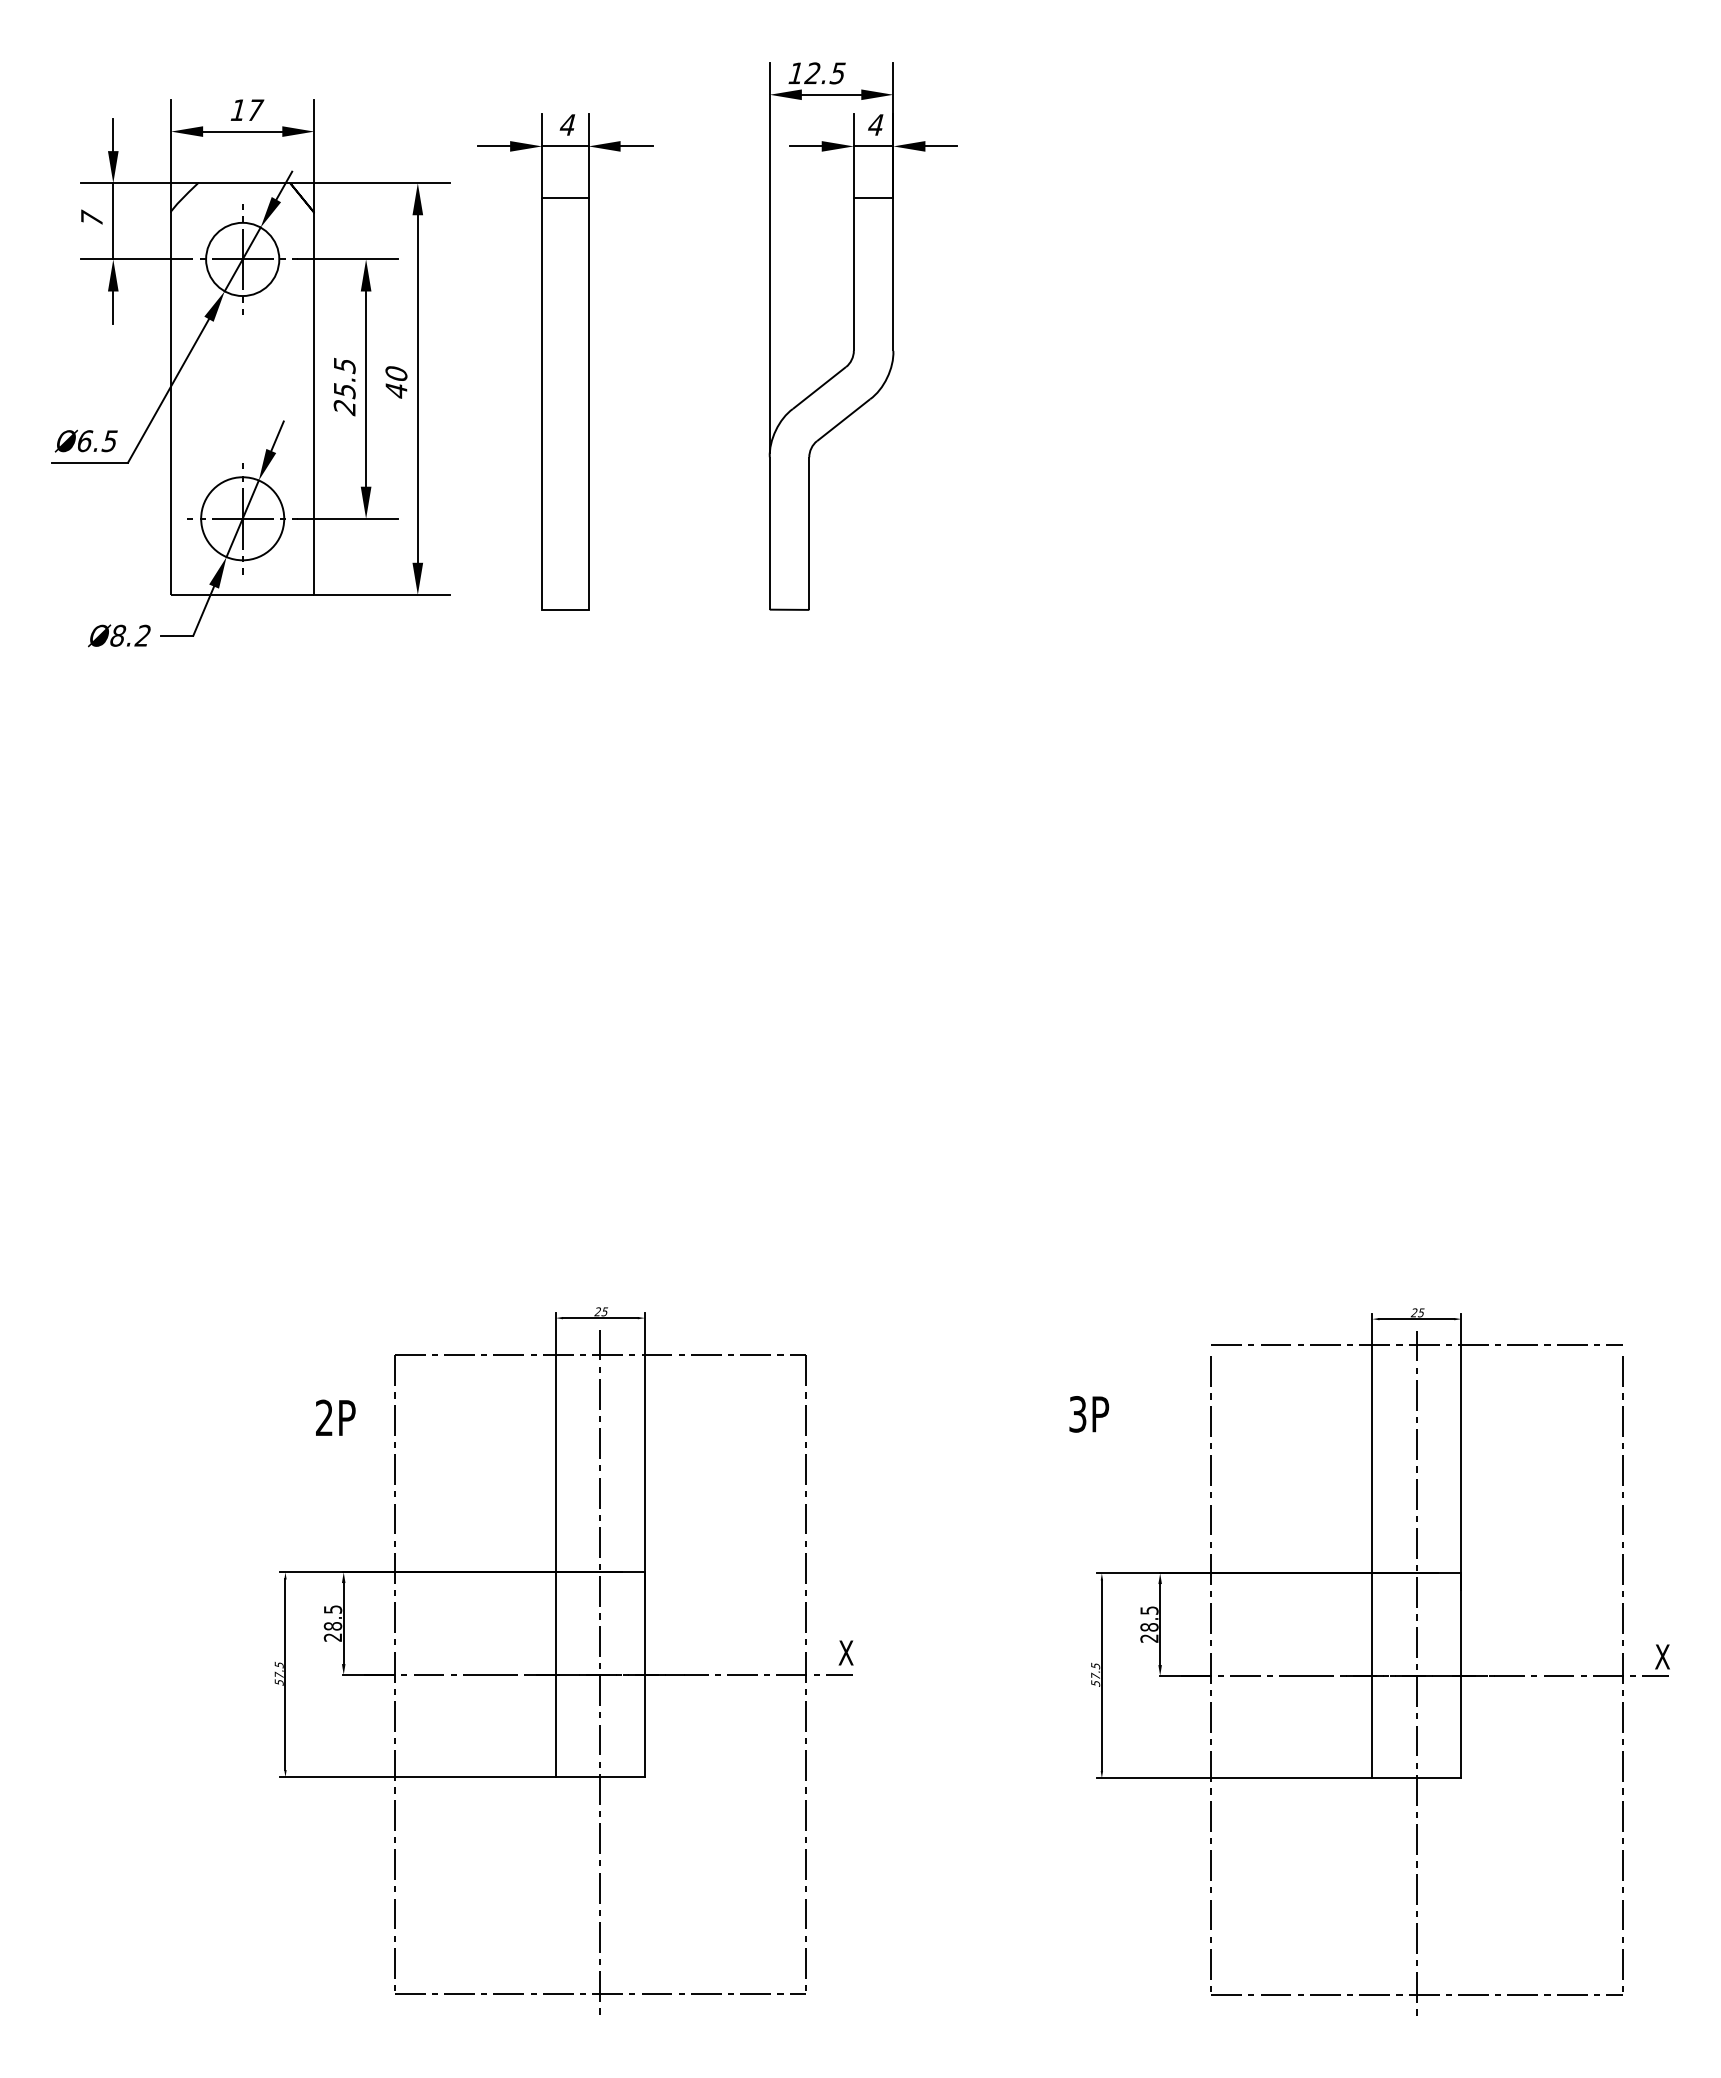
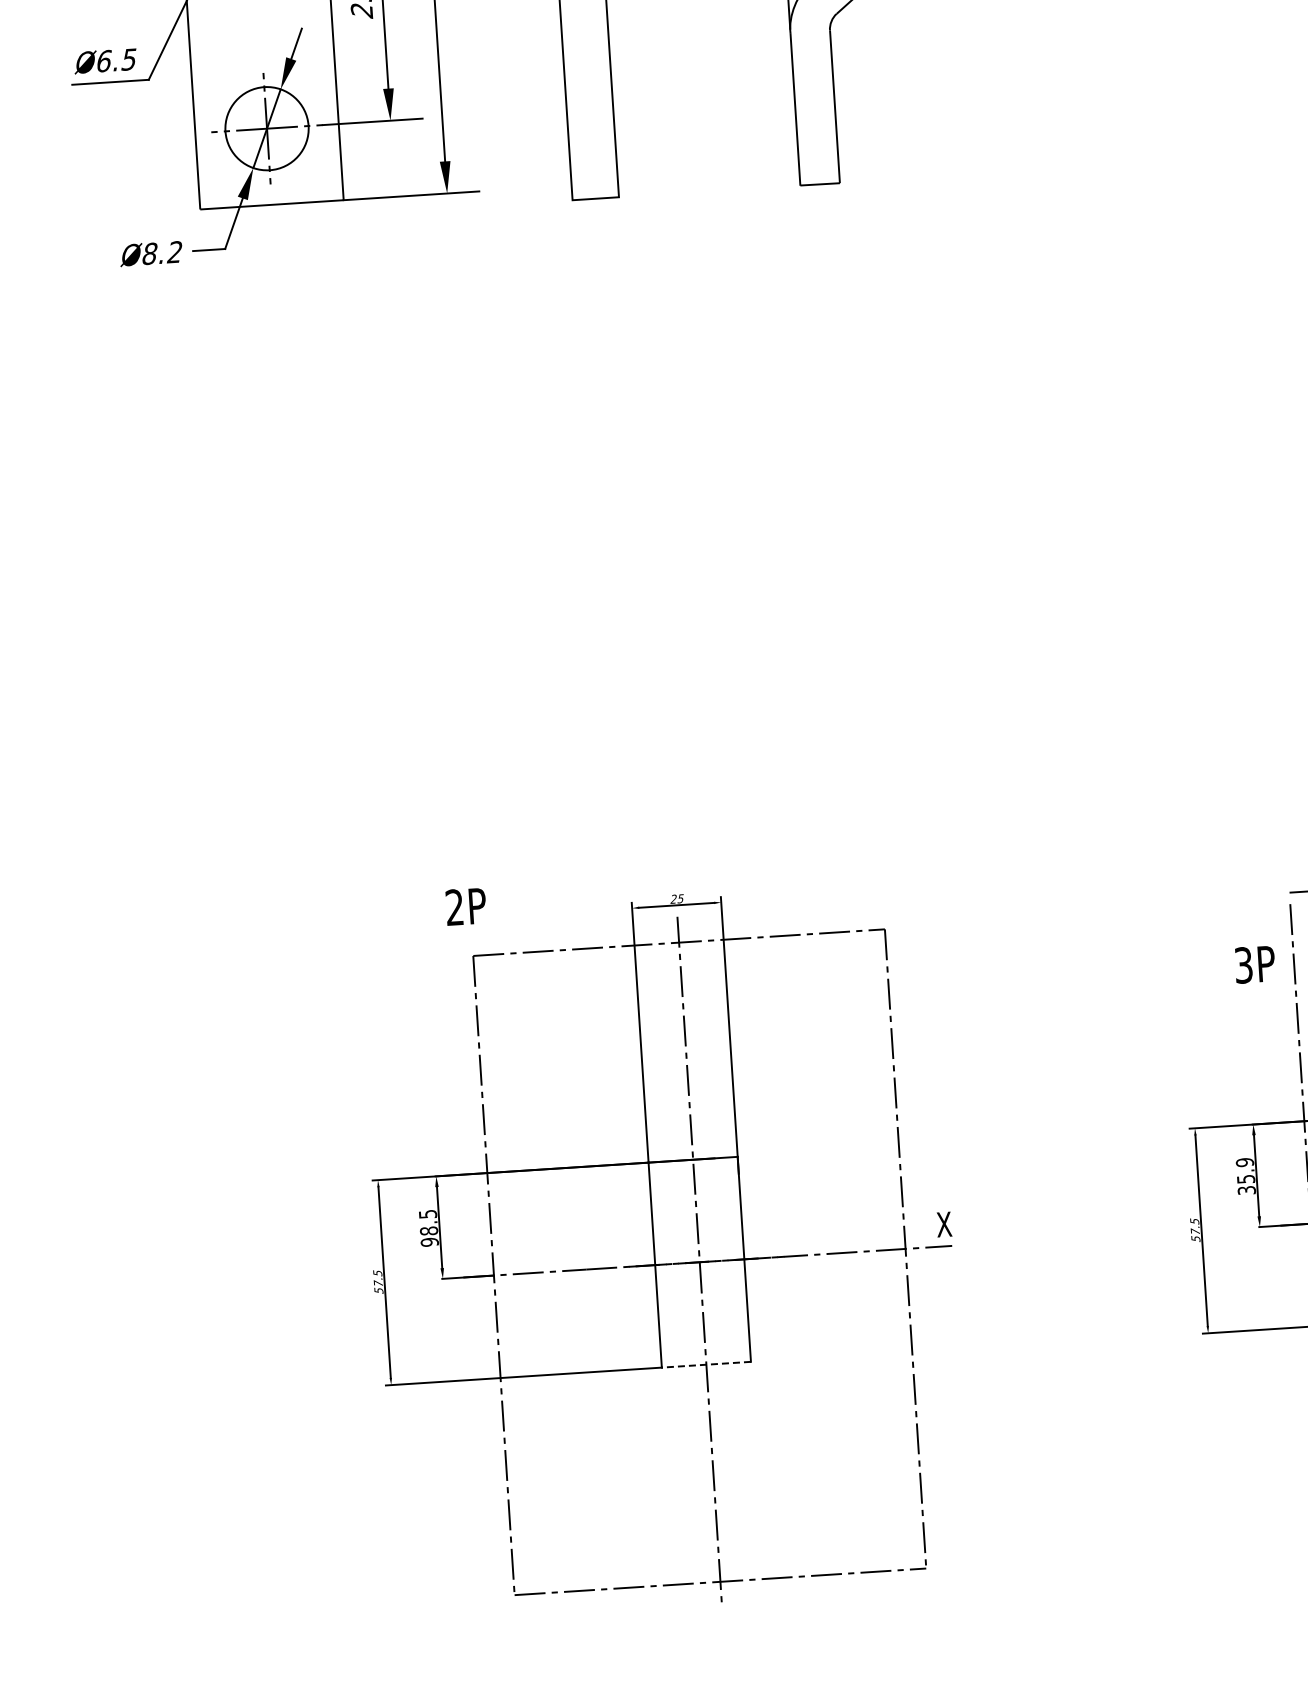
text: (1089, 1414) -> (1255, 964), moved
text: (335, 1417) -> (465, 906), moved
text: (1149, 1624) -> (1245, 1176), 28.5 -> 35.9
text: (333, 1637) -> (430, 1242), 28.5 -> 98.5
line: (600, 1777) -> (706, 1365), solid -> dashed

